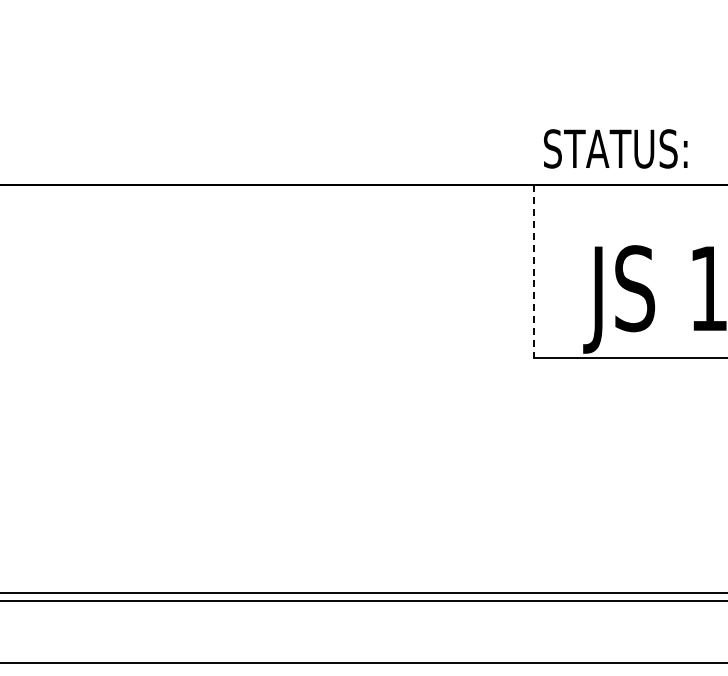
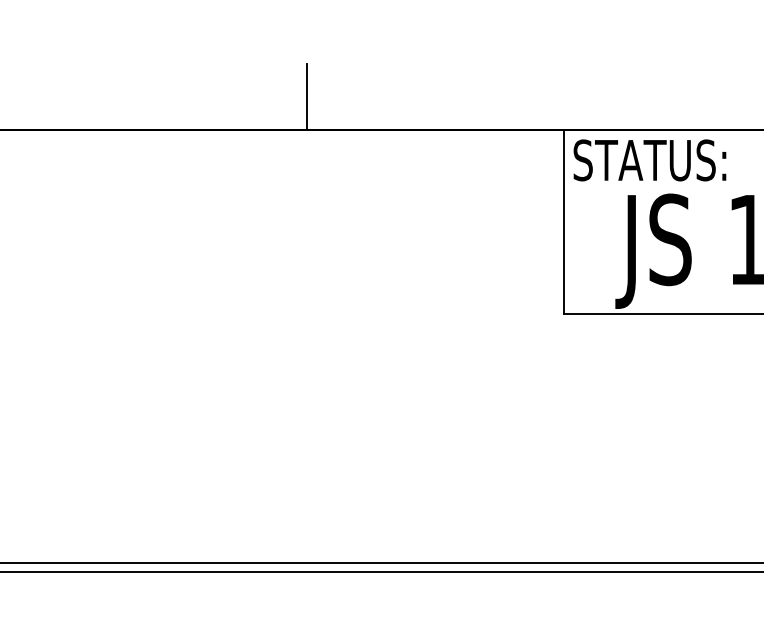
text: (615, 148) -> (649, 159), moved
line: (293, 154) -> (307, 97), added
line: (534, 272) -> (563, 222), dashed -> solid

